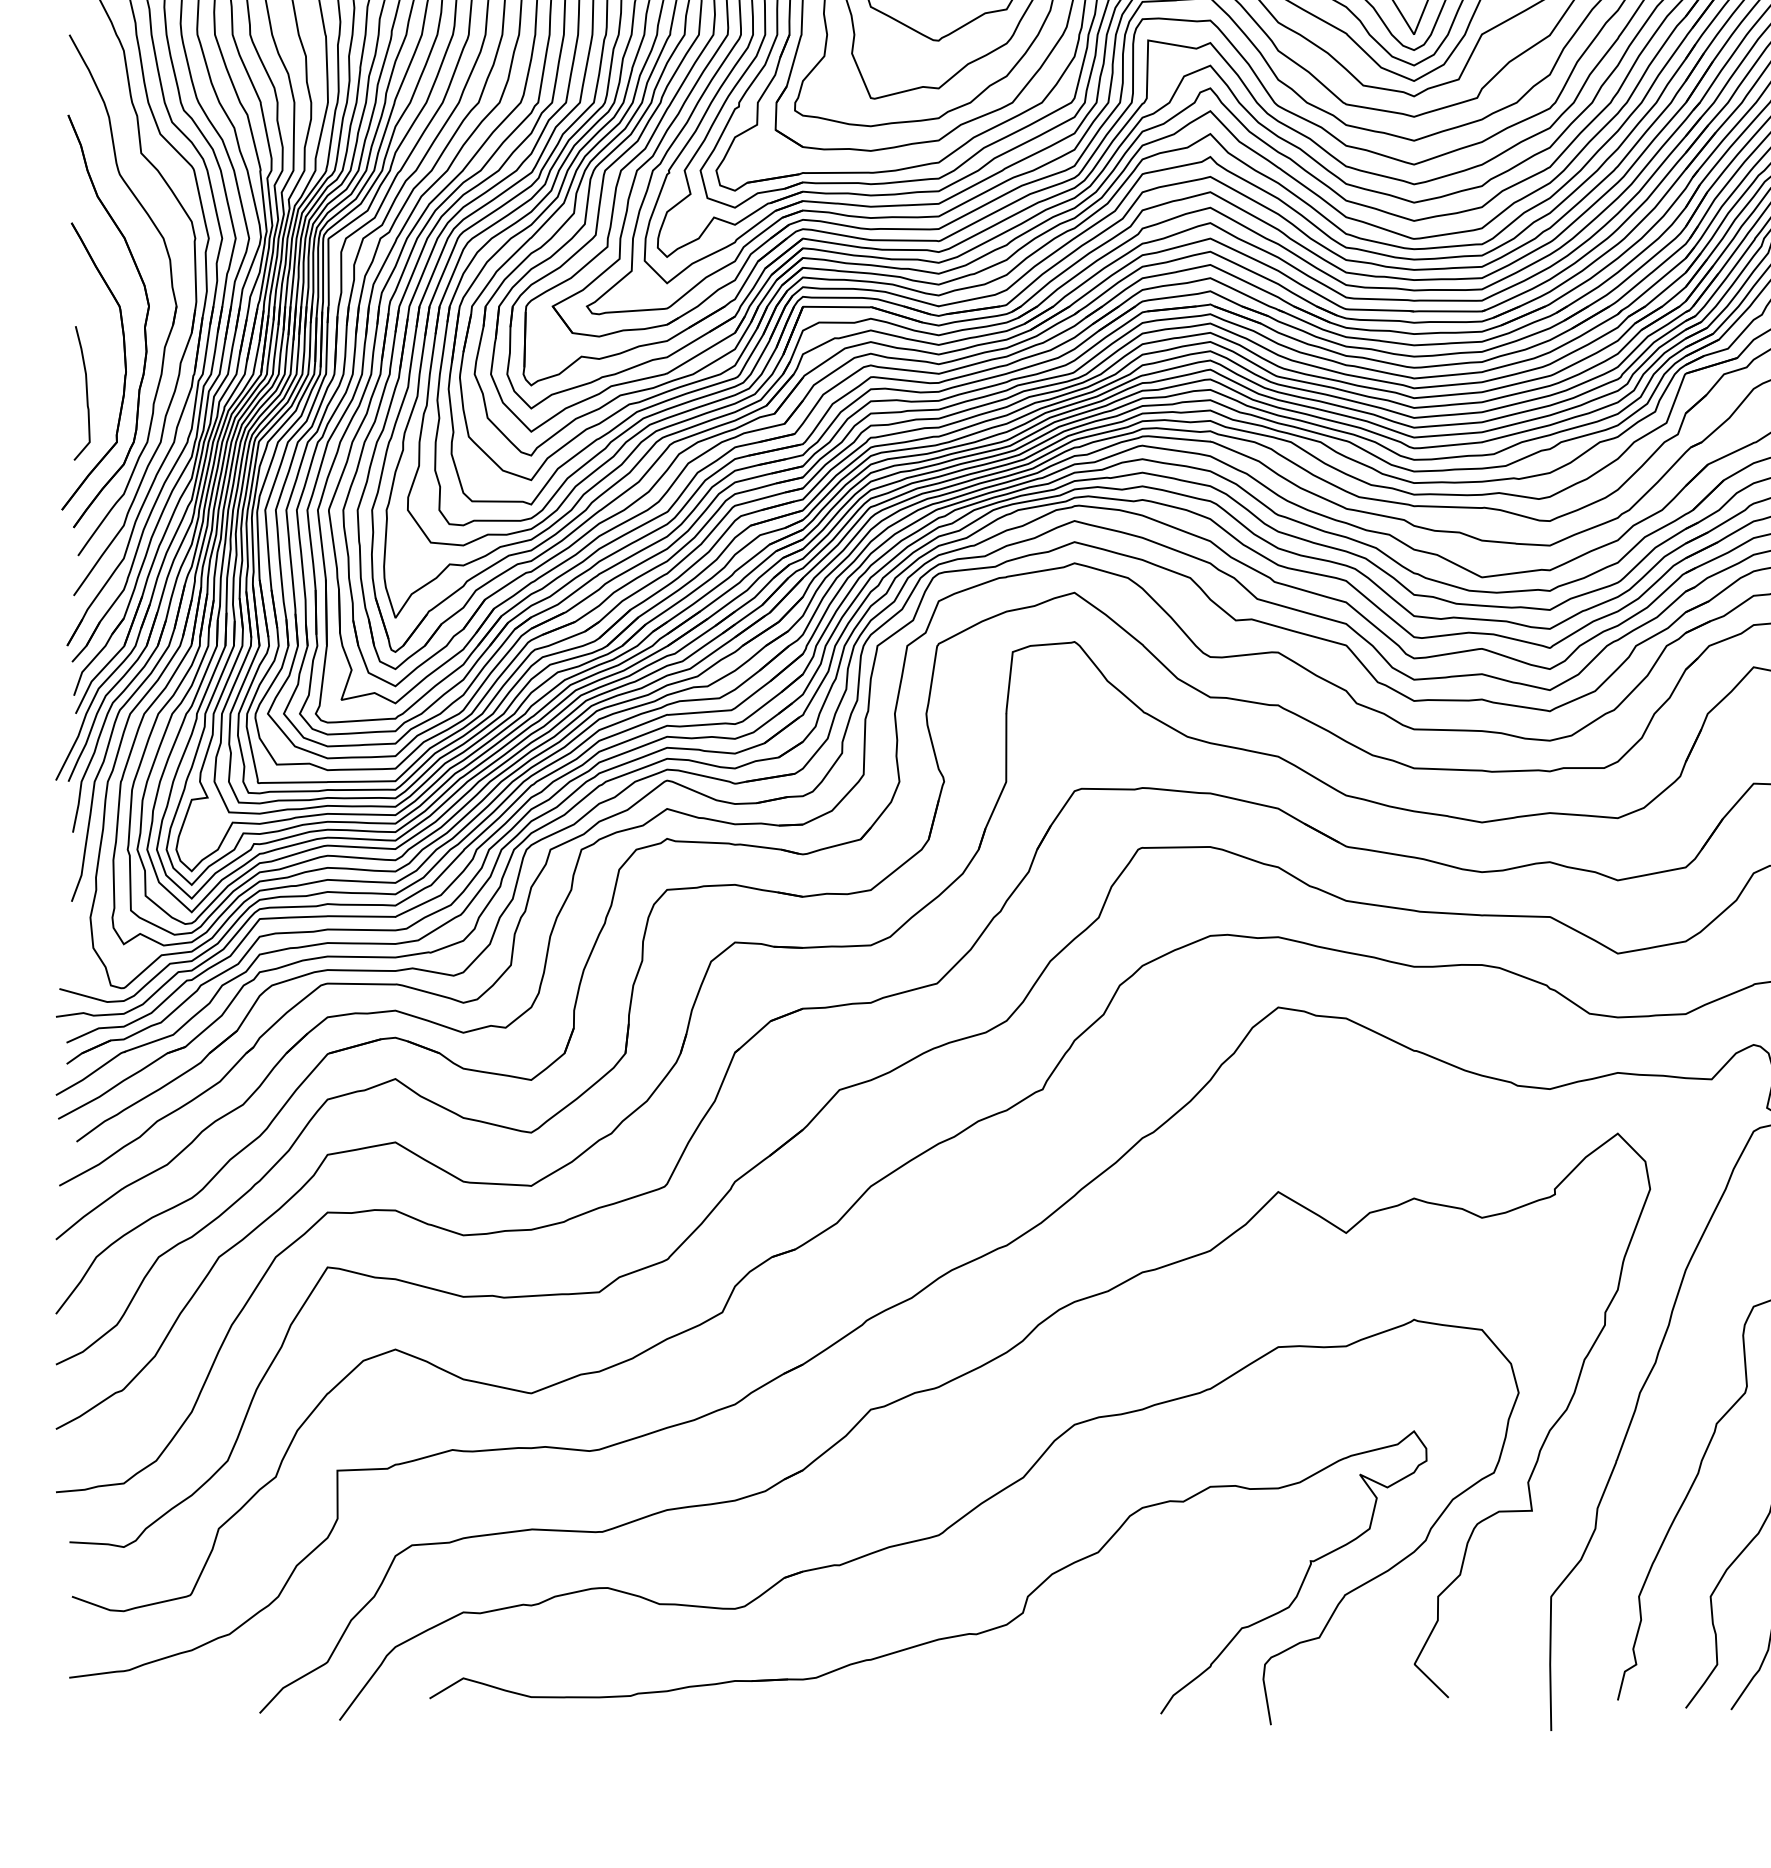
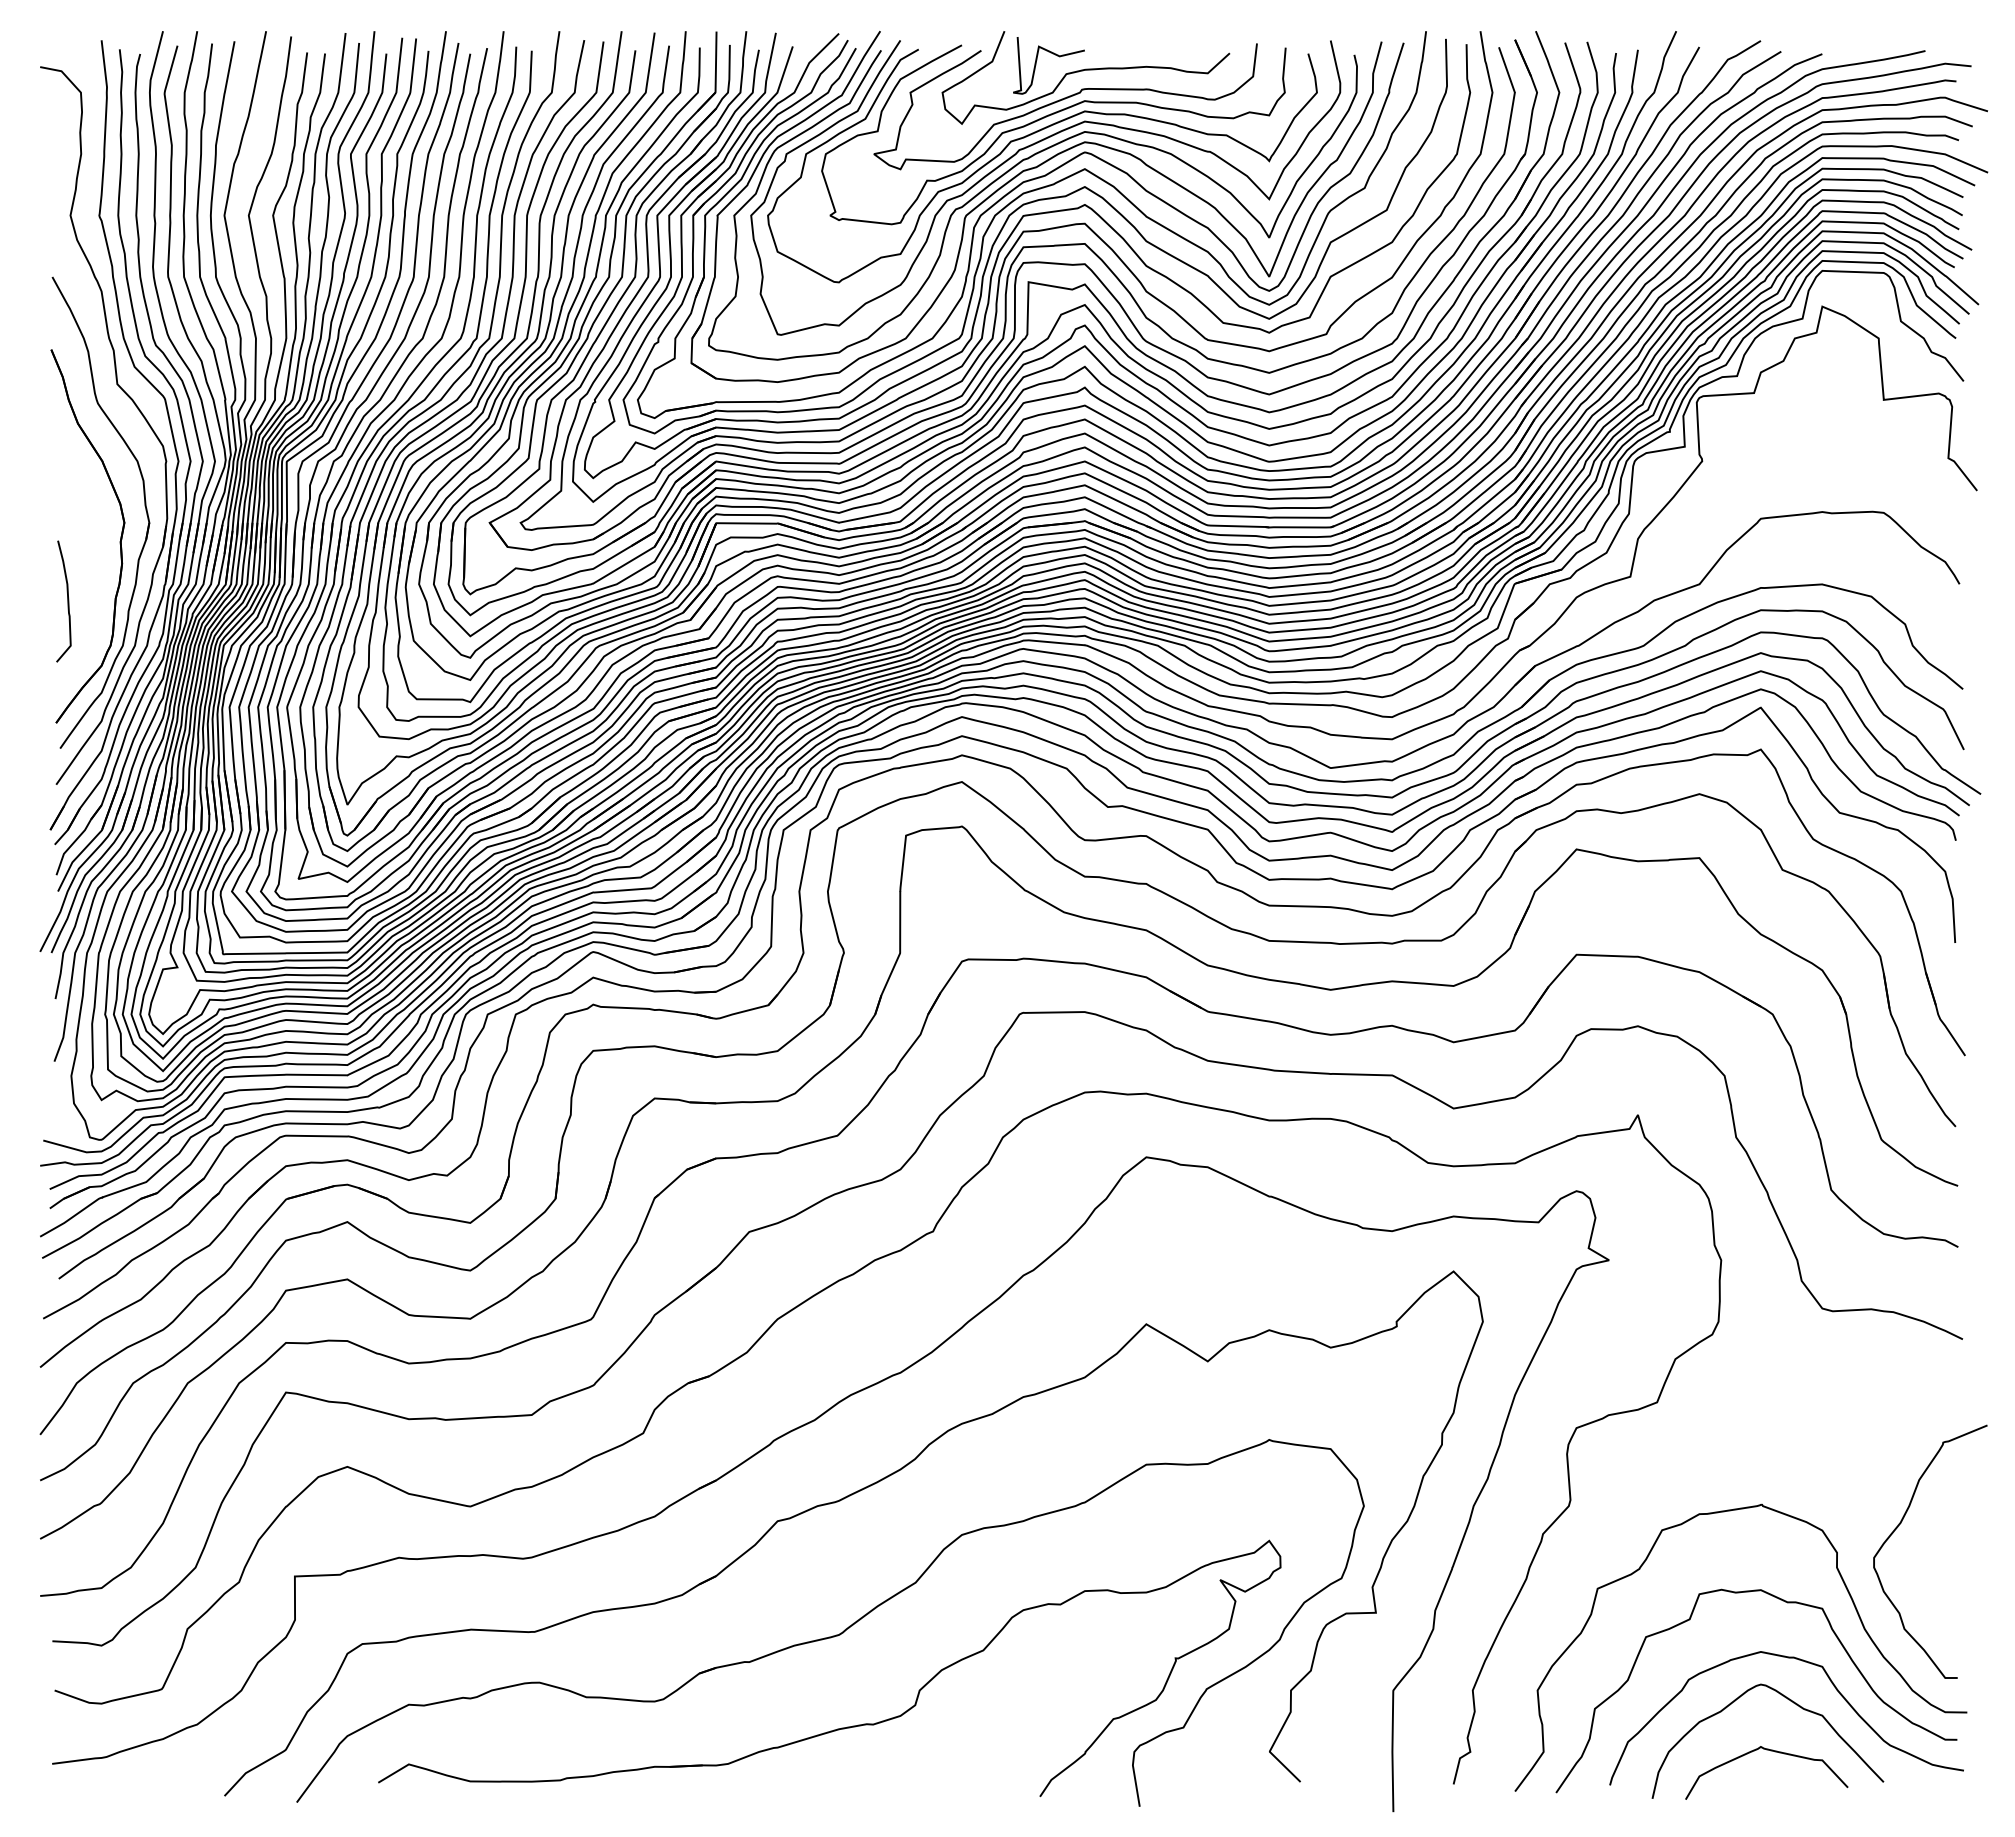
part: (124, 366) -> (102, 577), removed

